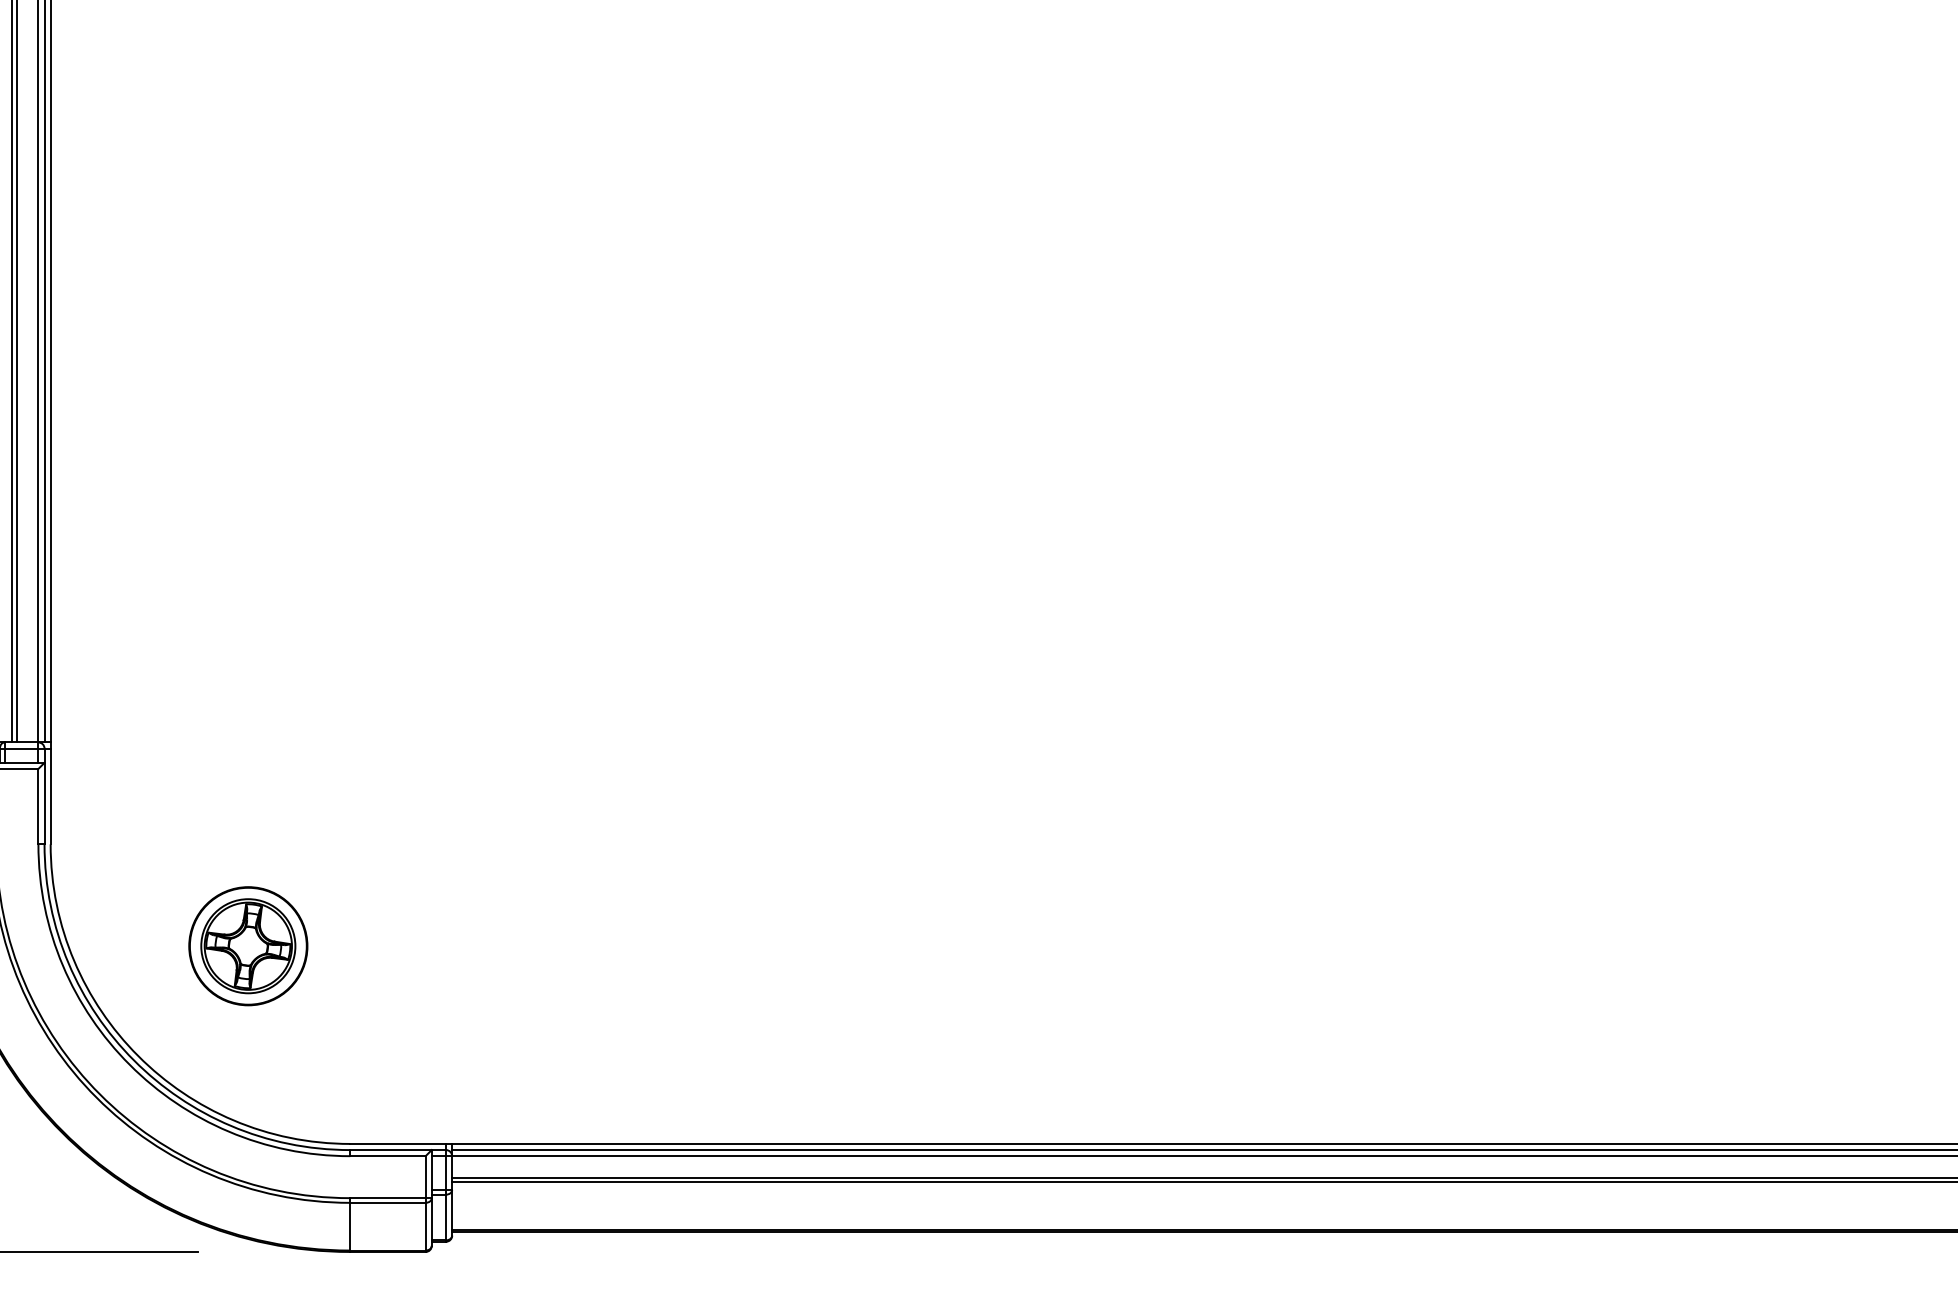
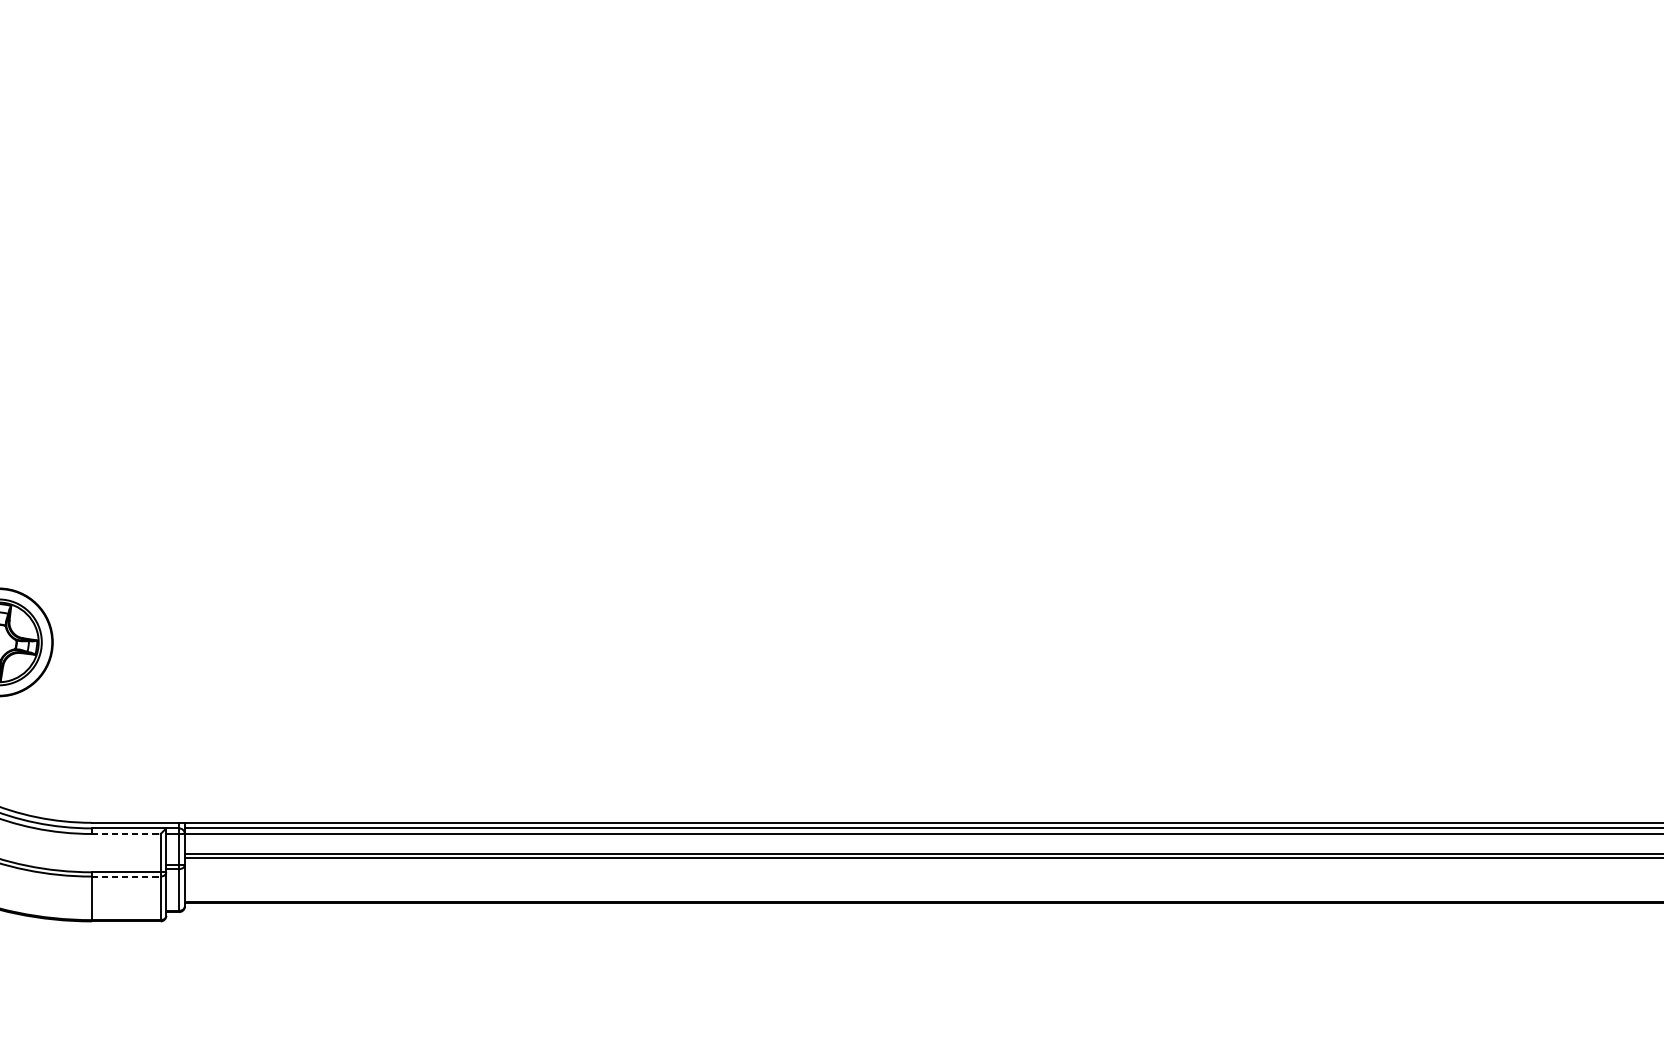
line: (387, 1156) -> (125, 834), solid -> dashed
line: (387, 1202) -> (125, 876), solid -> dashed

